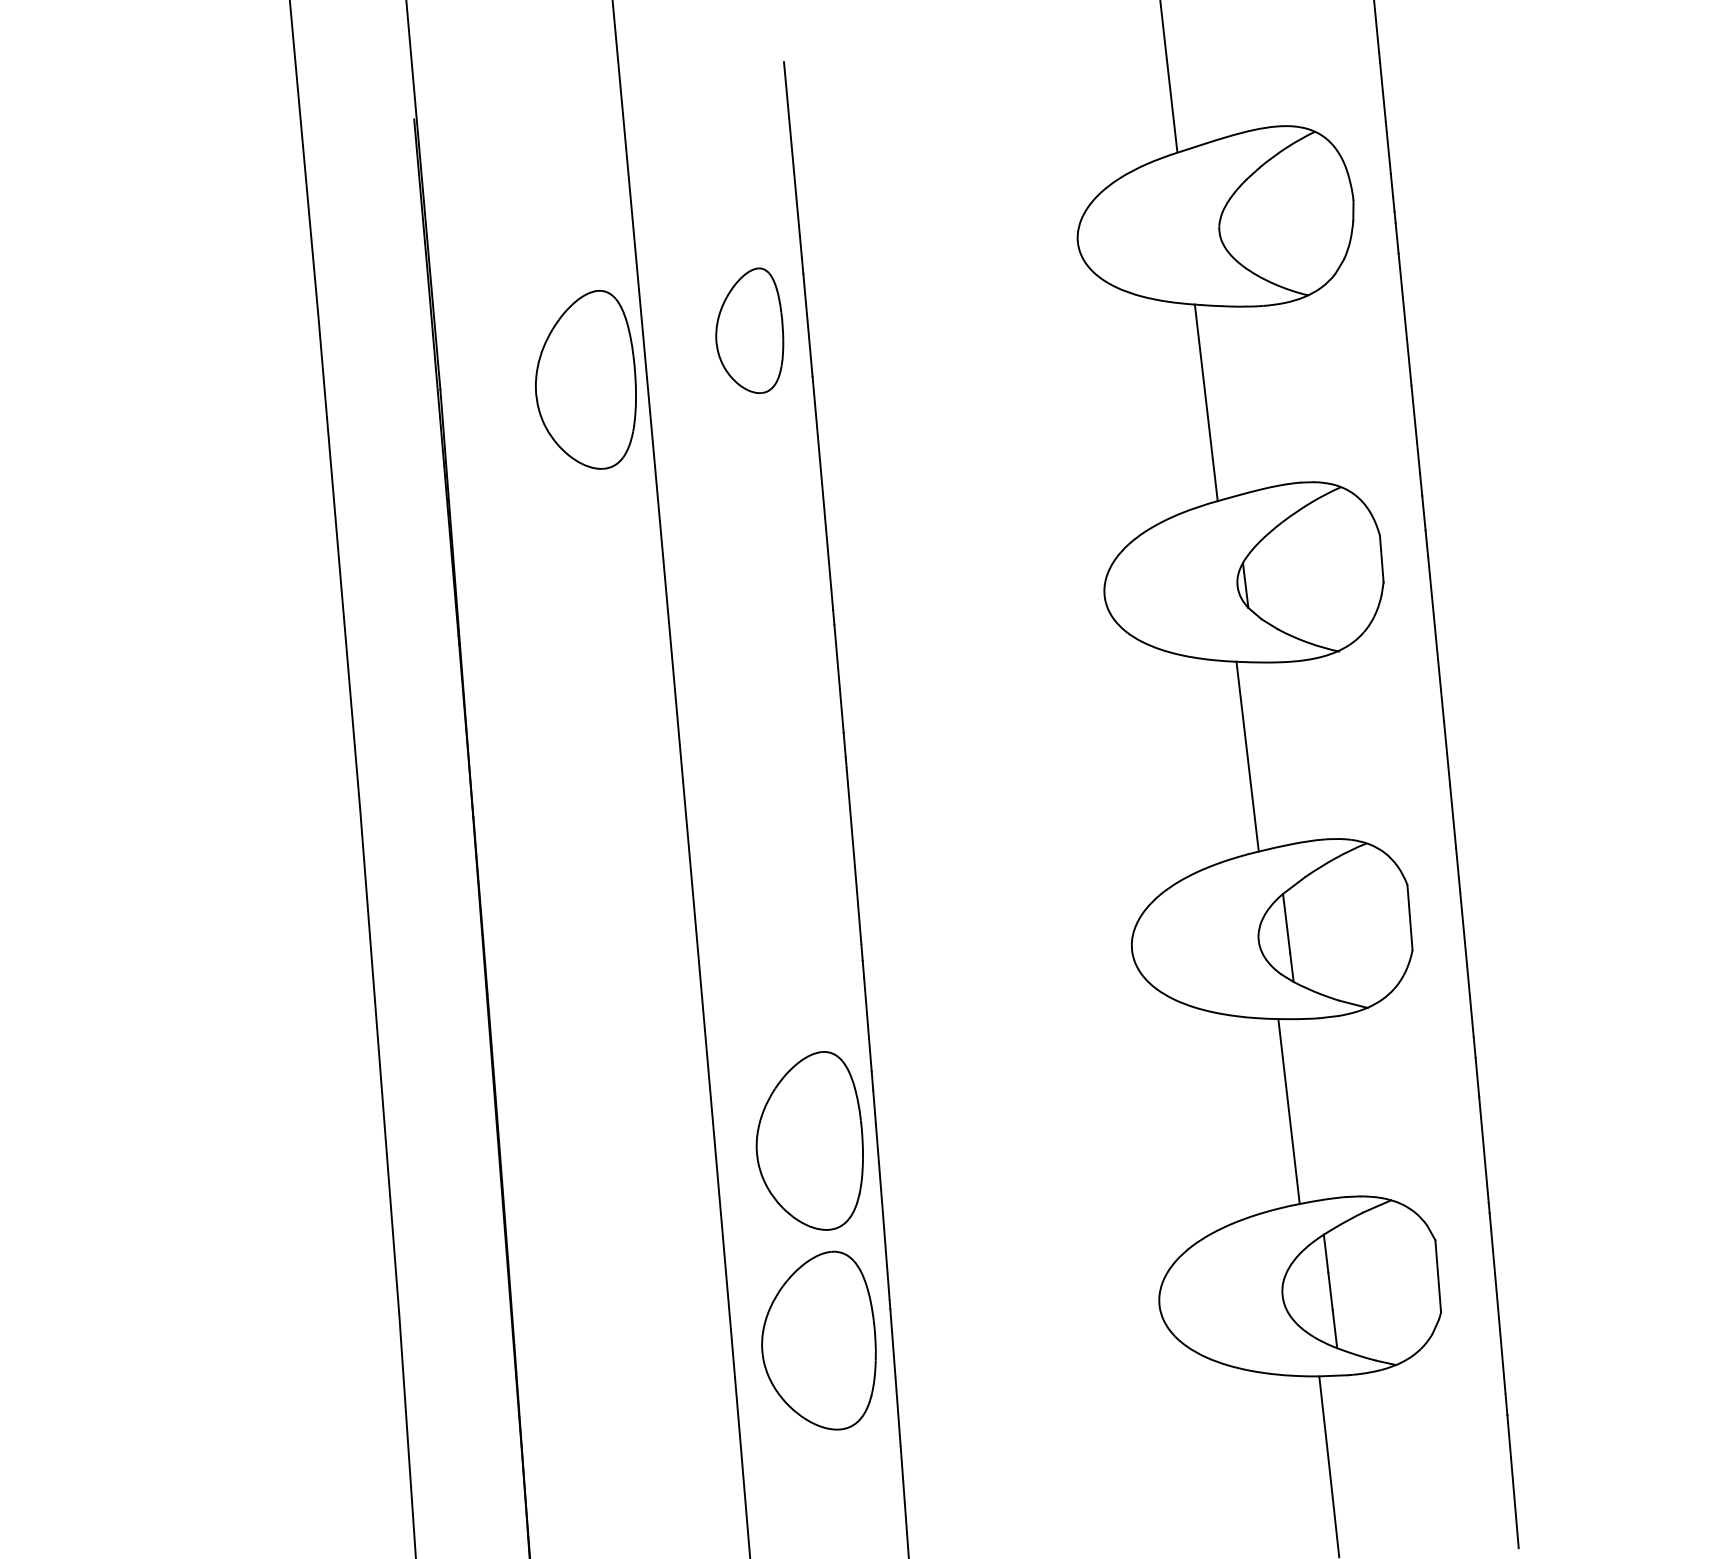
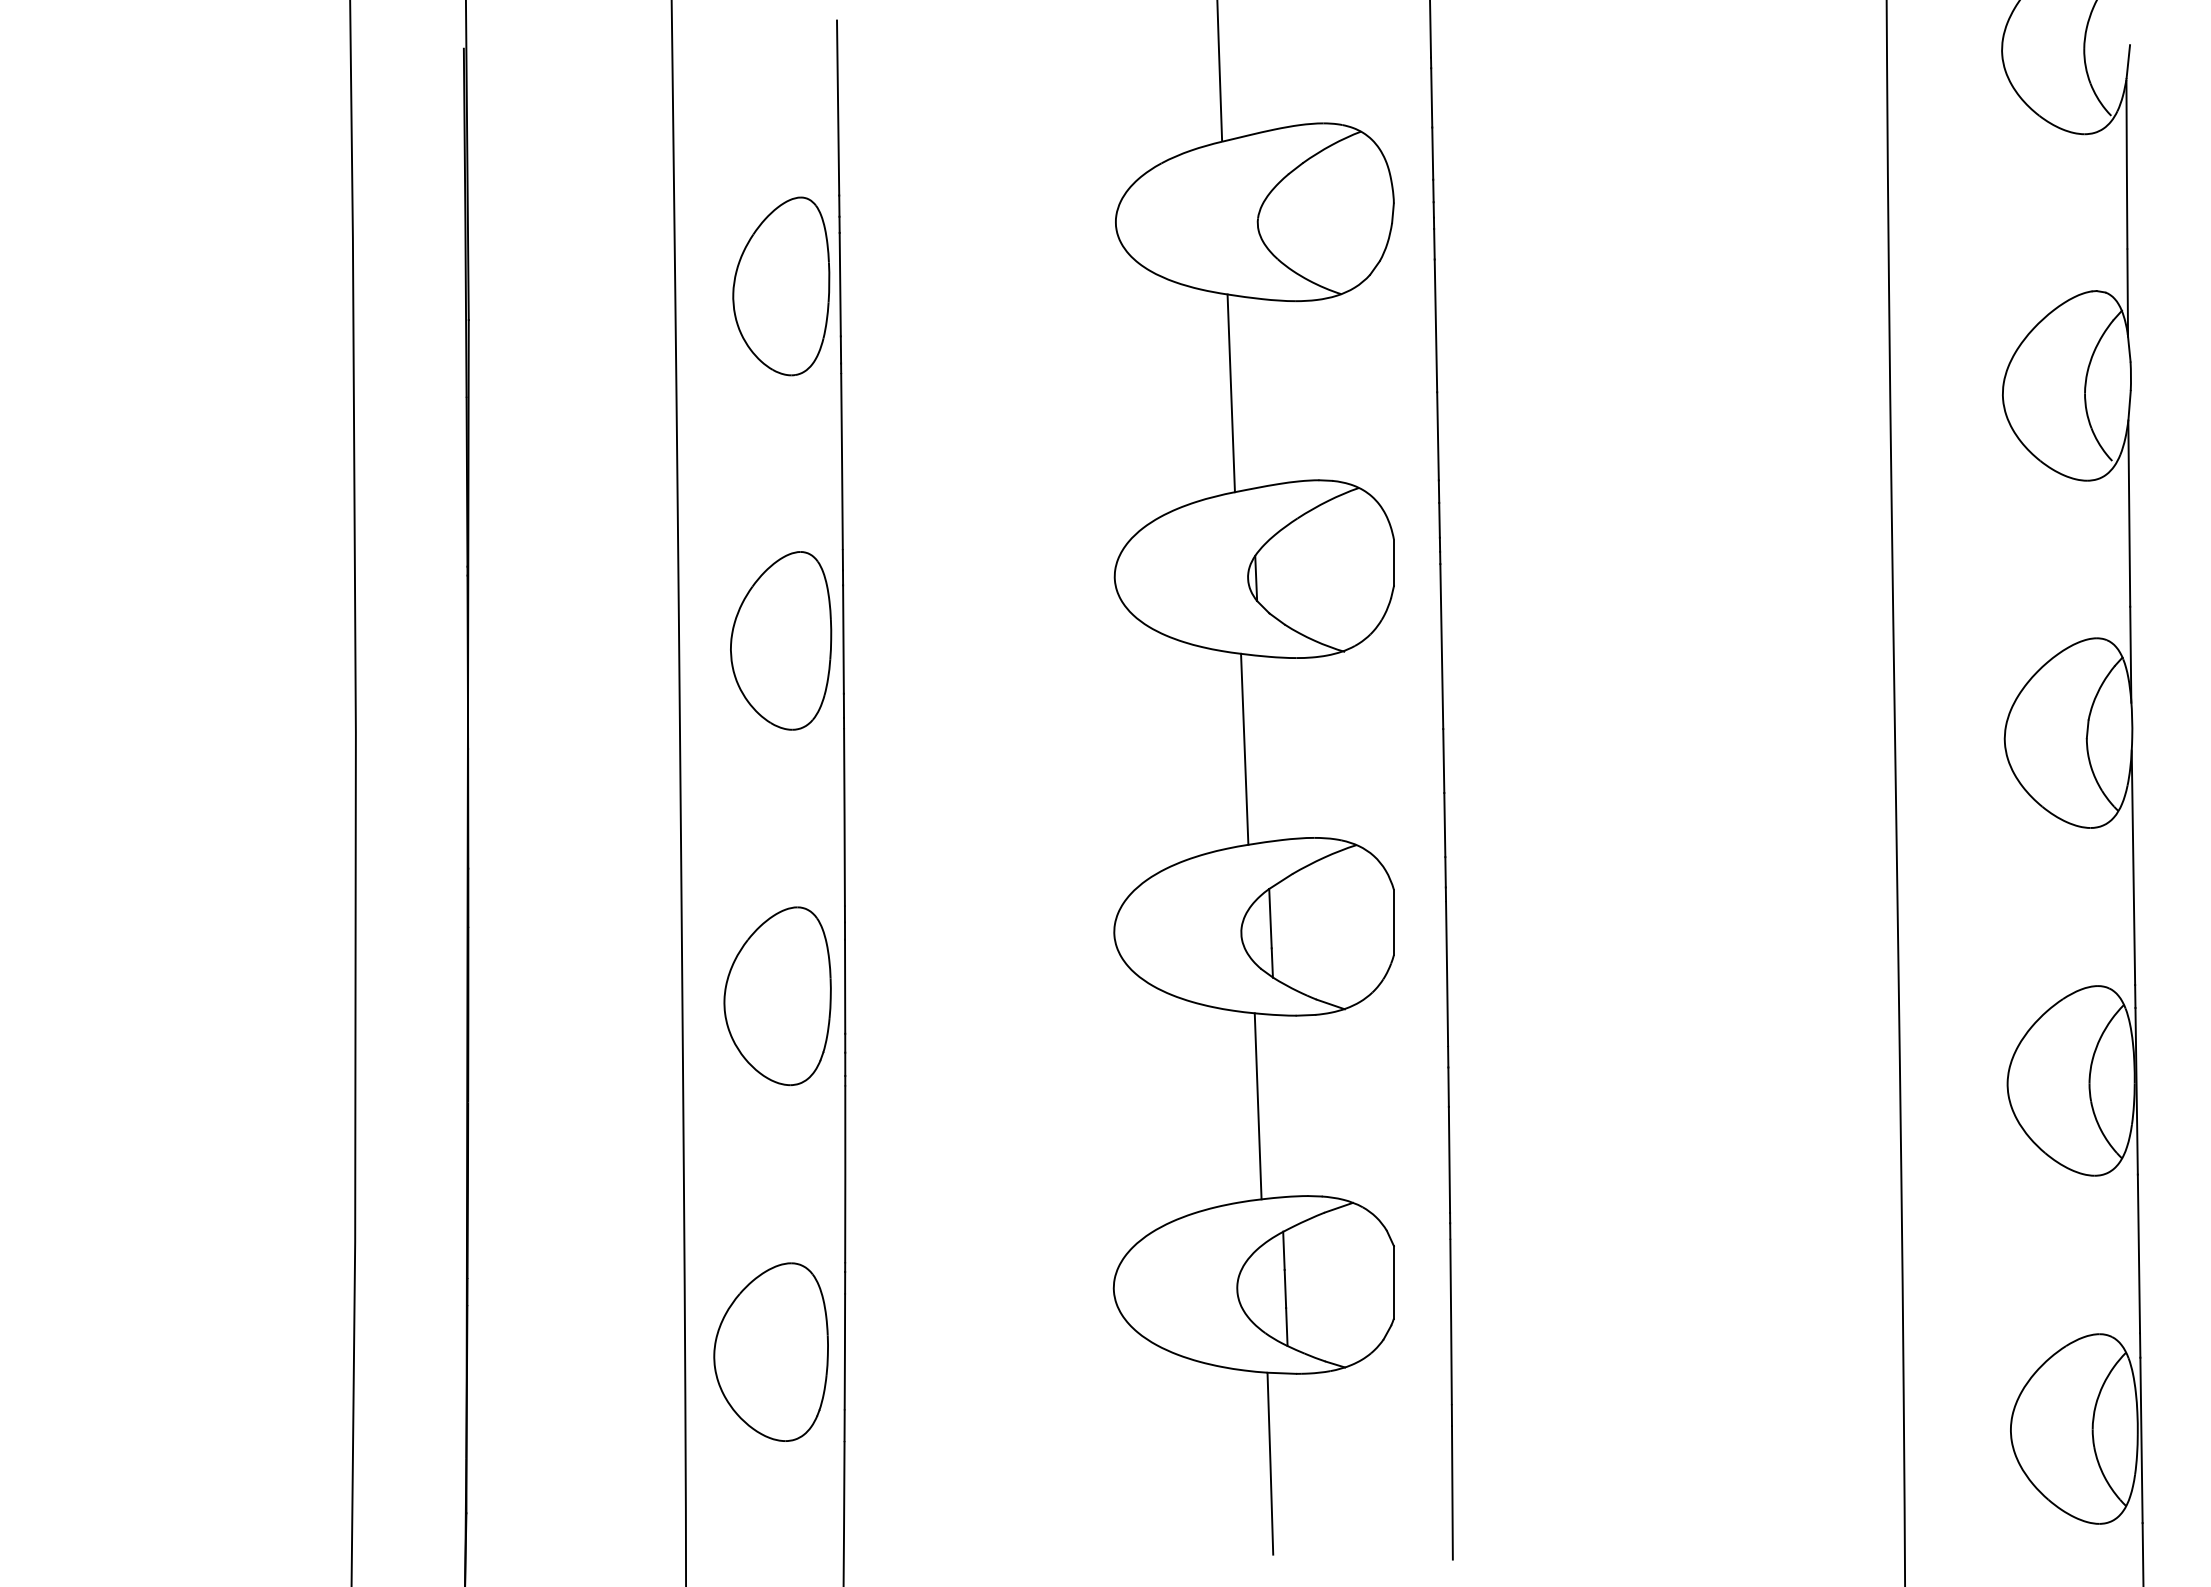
part: (749, 331) -> (781, 286), size x1.43
part: (585, 380) -> (781, 640), moved
part: (809, 1142) -> (777, 996), moved
part: (817, 1341) -> (770, 1351), moved

